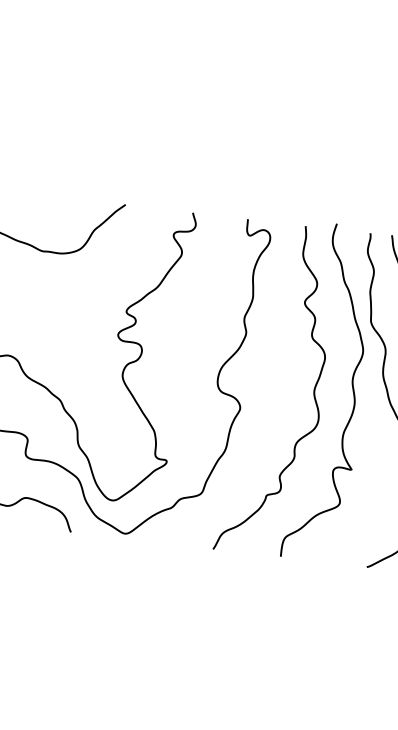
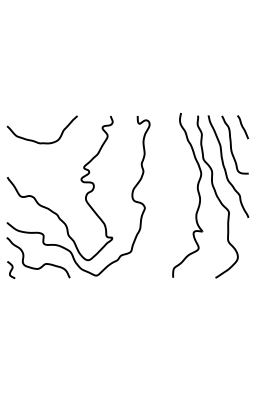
curve: (313, 393) -> (179, 196), removed

